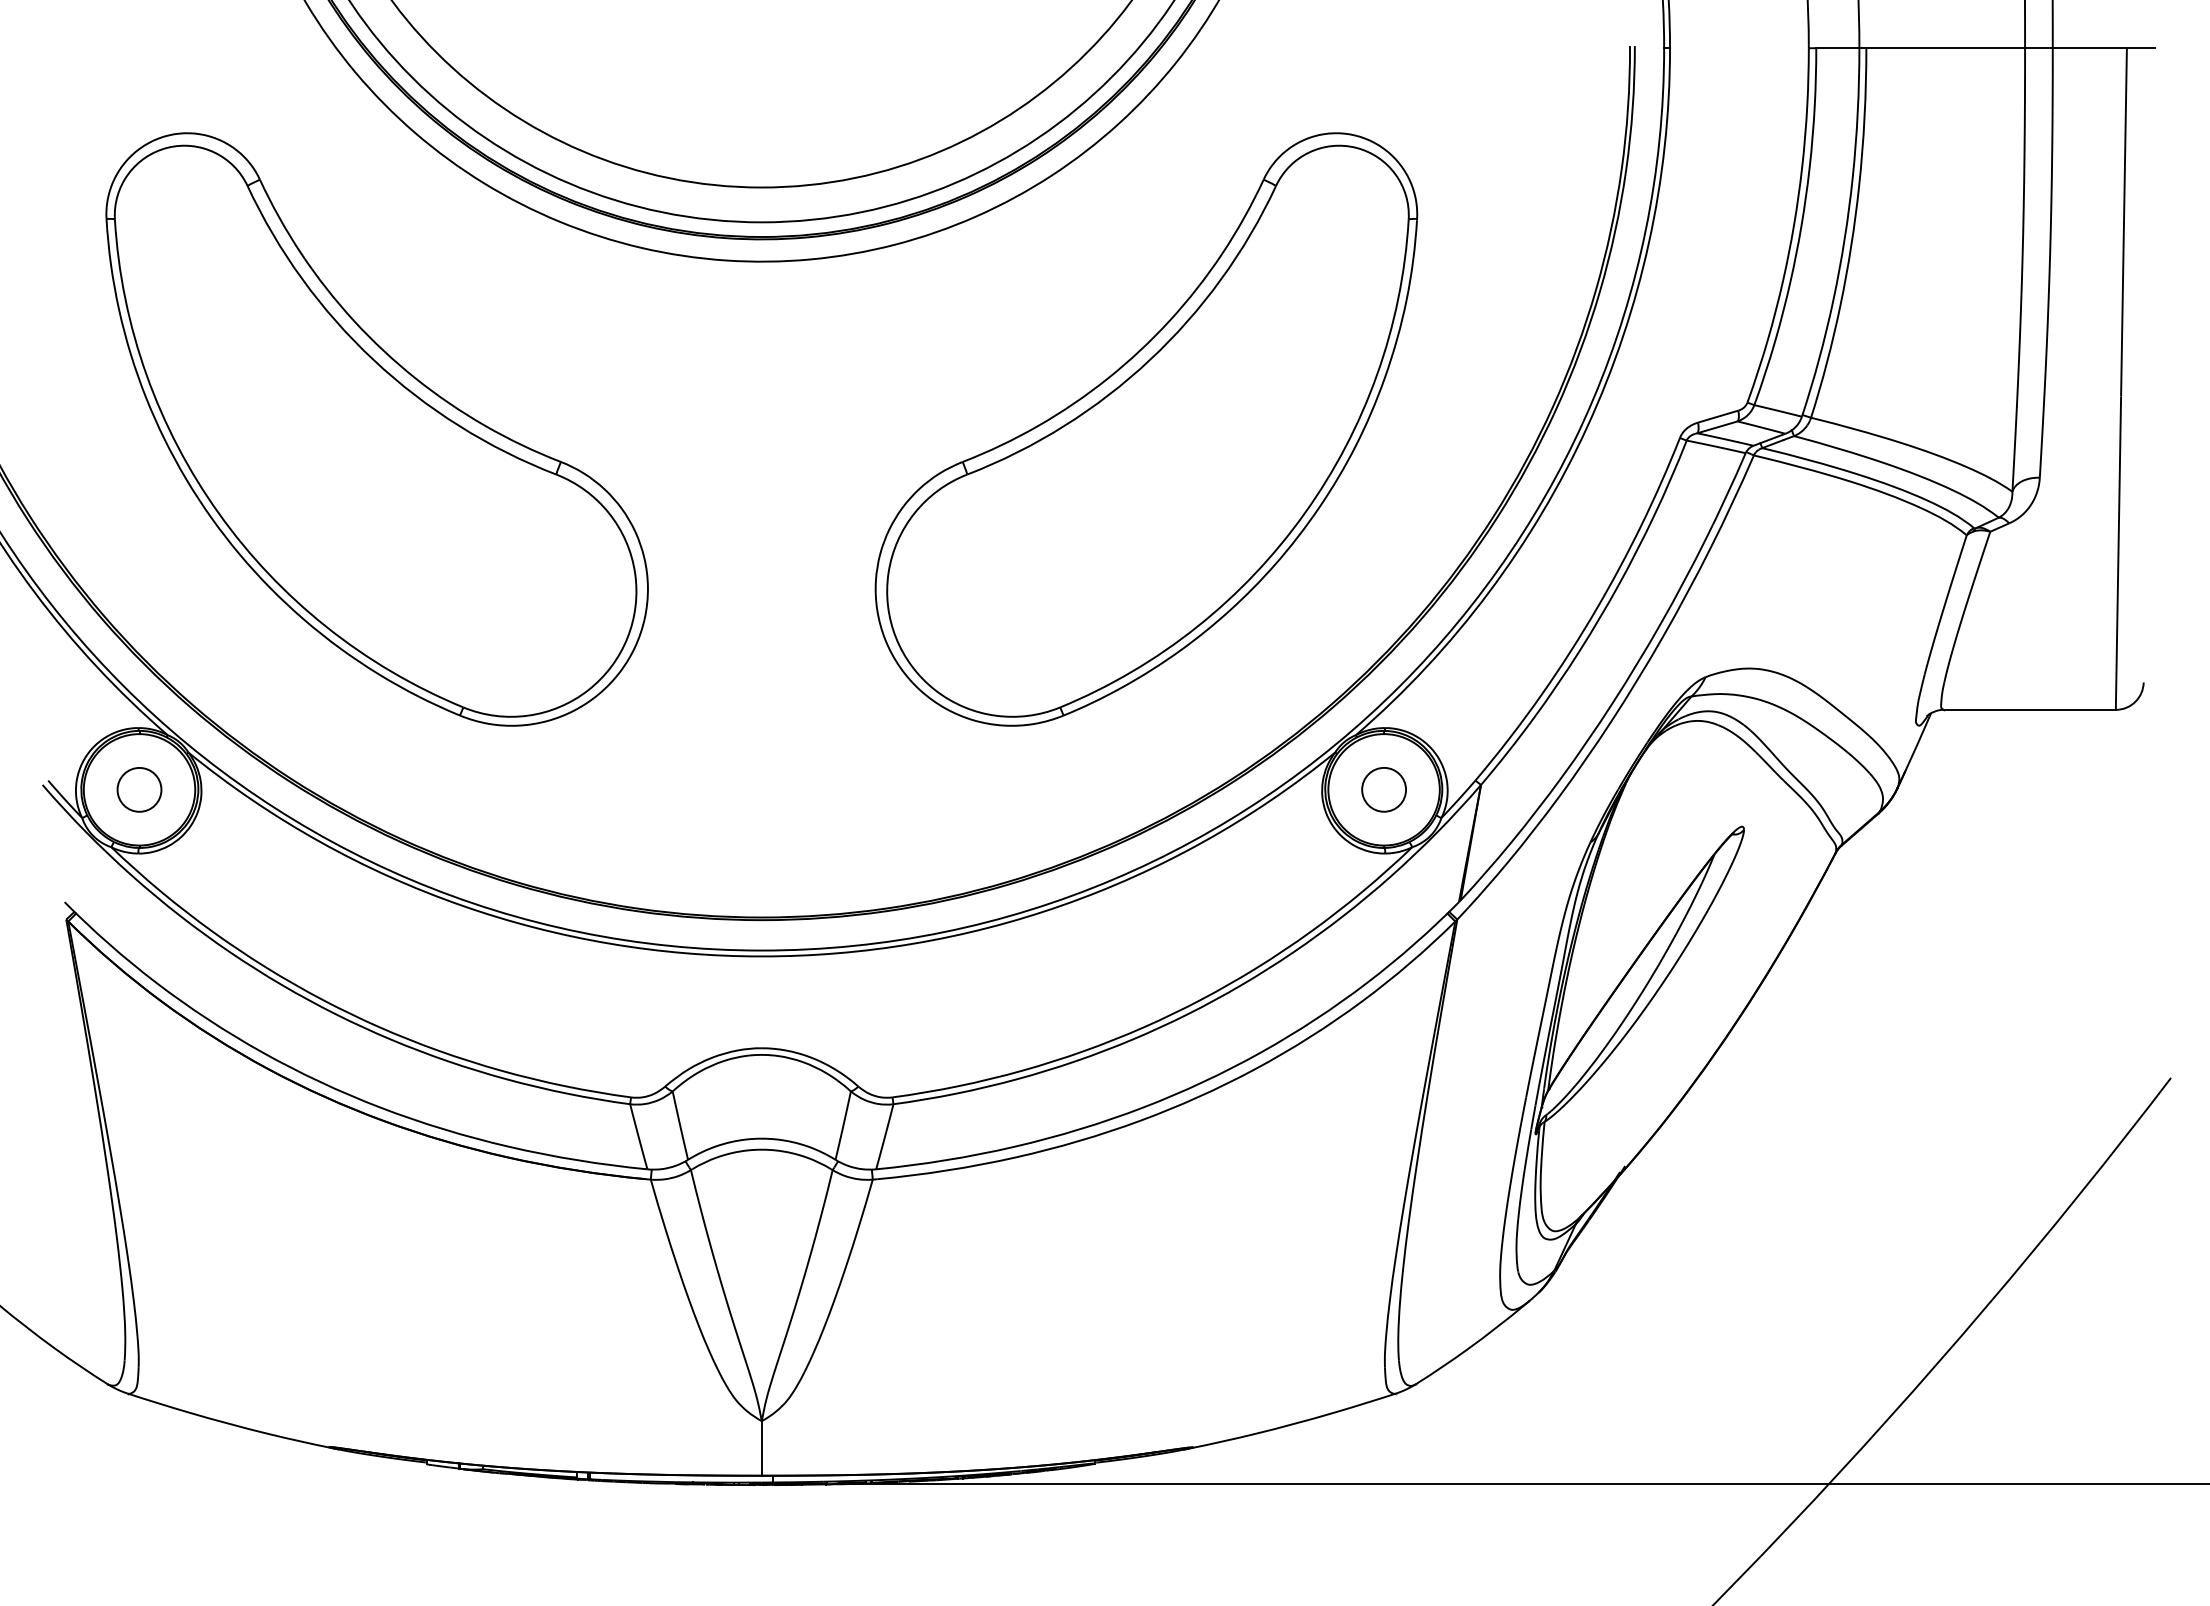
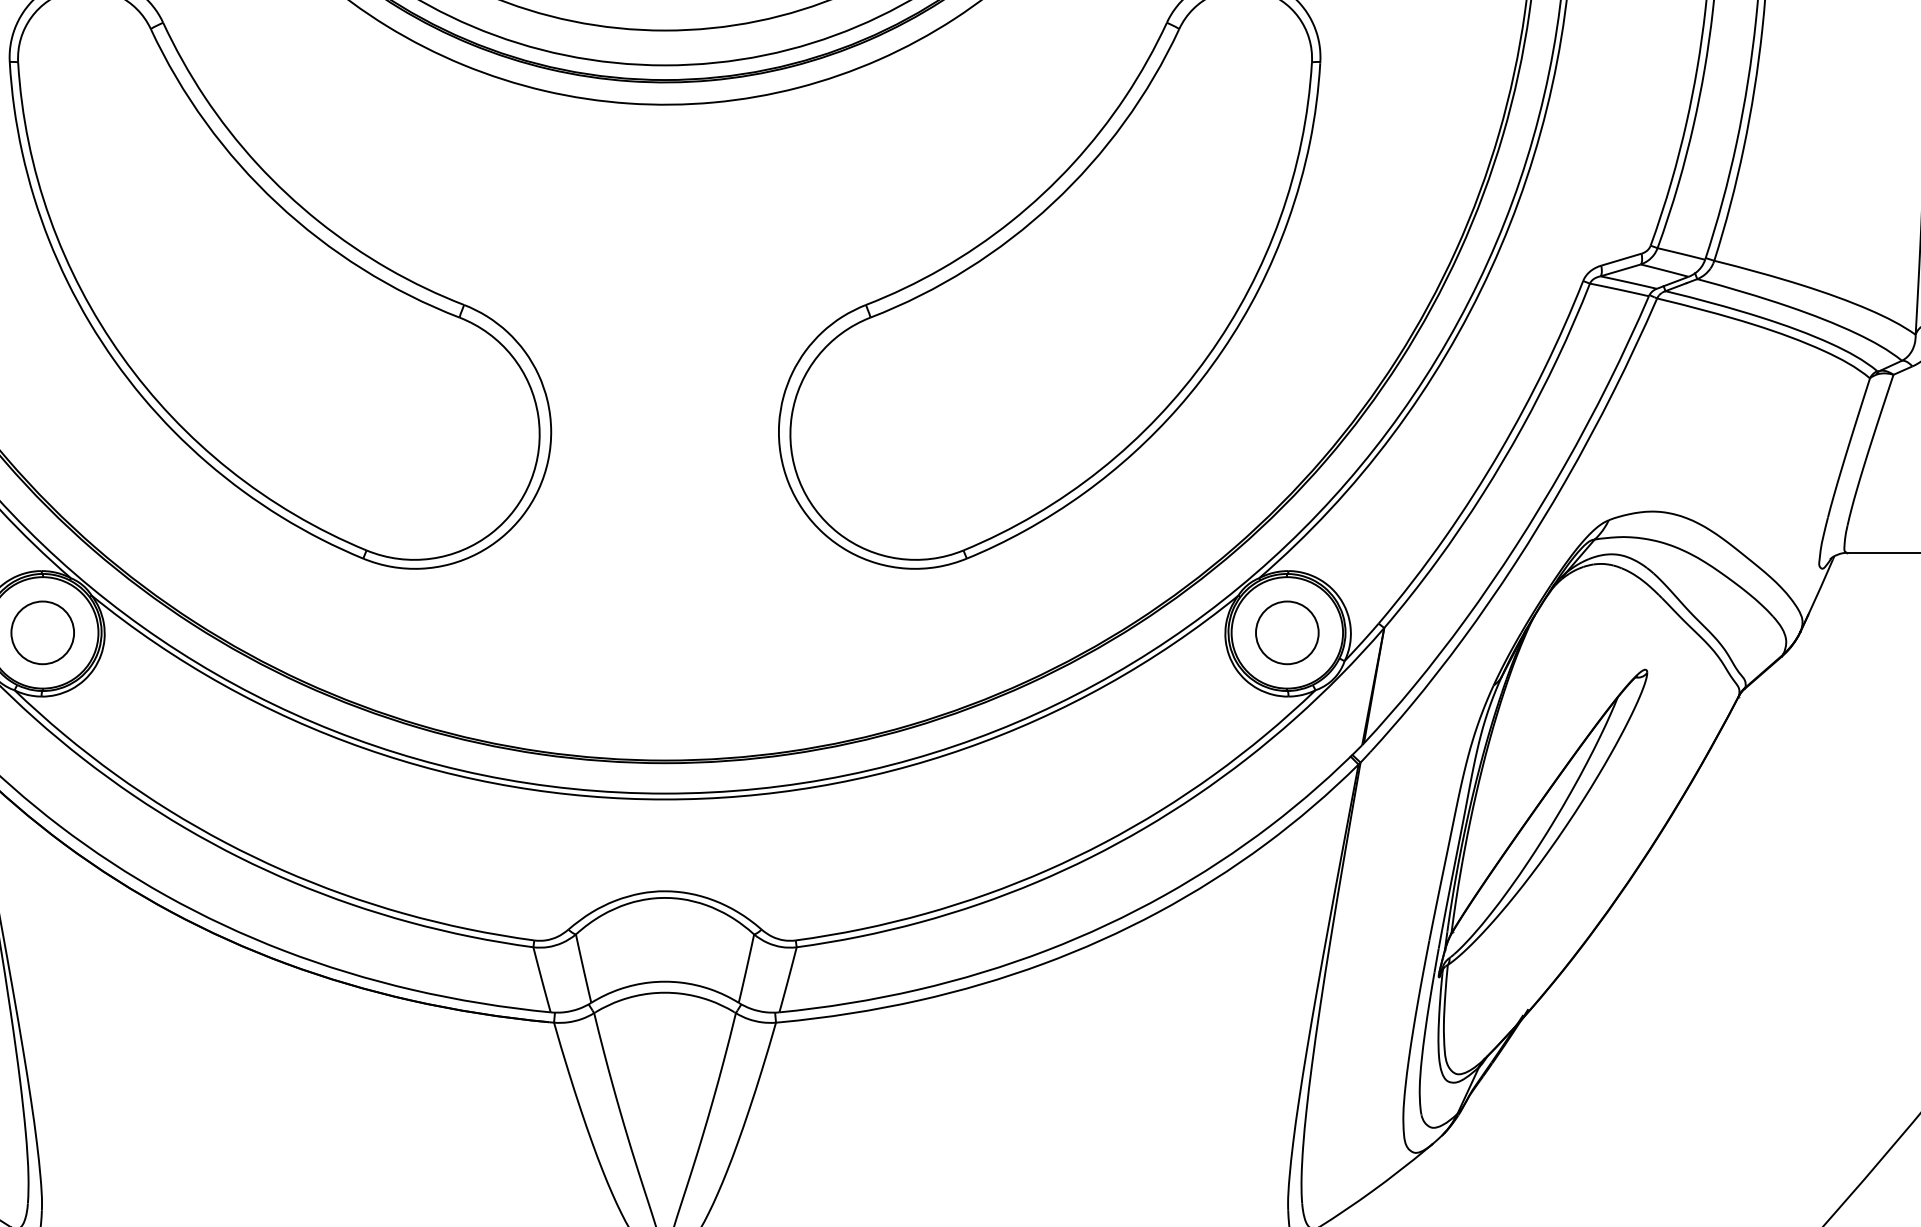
circle: (139, 789) -> (42, 632), size x1.43
circle: (1383, 789) -> (1286, 632), size x1.43

